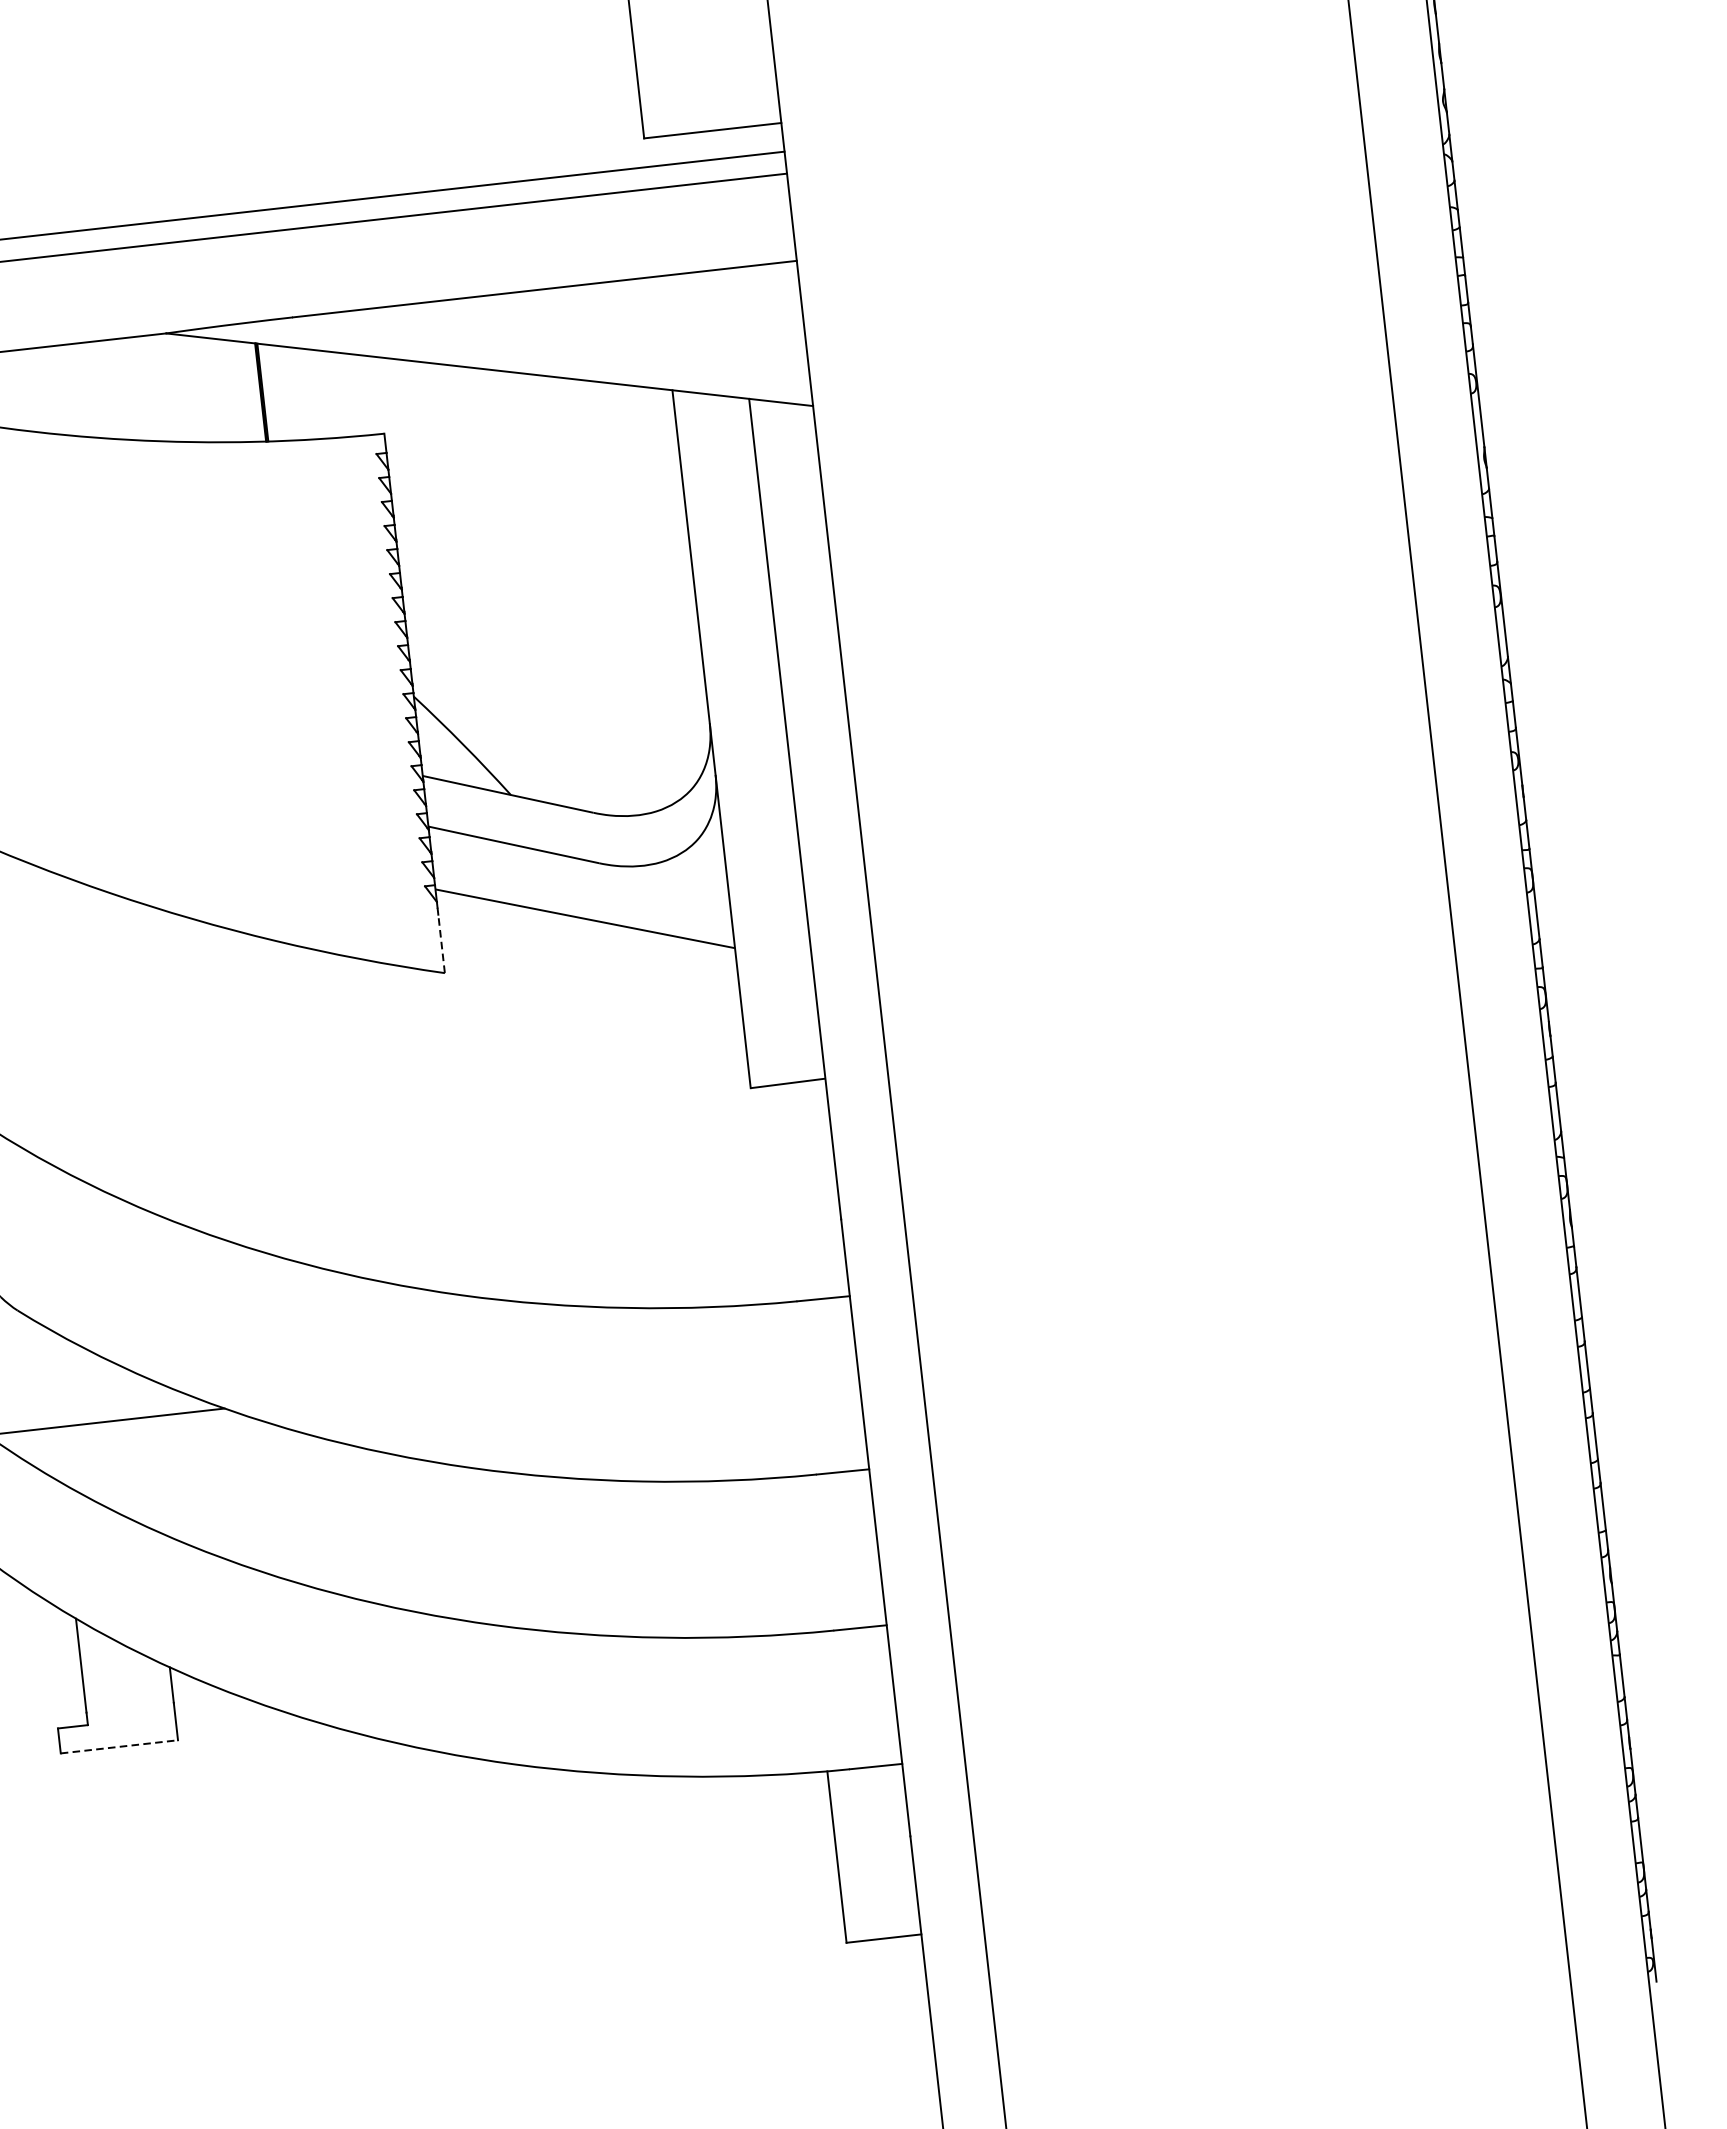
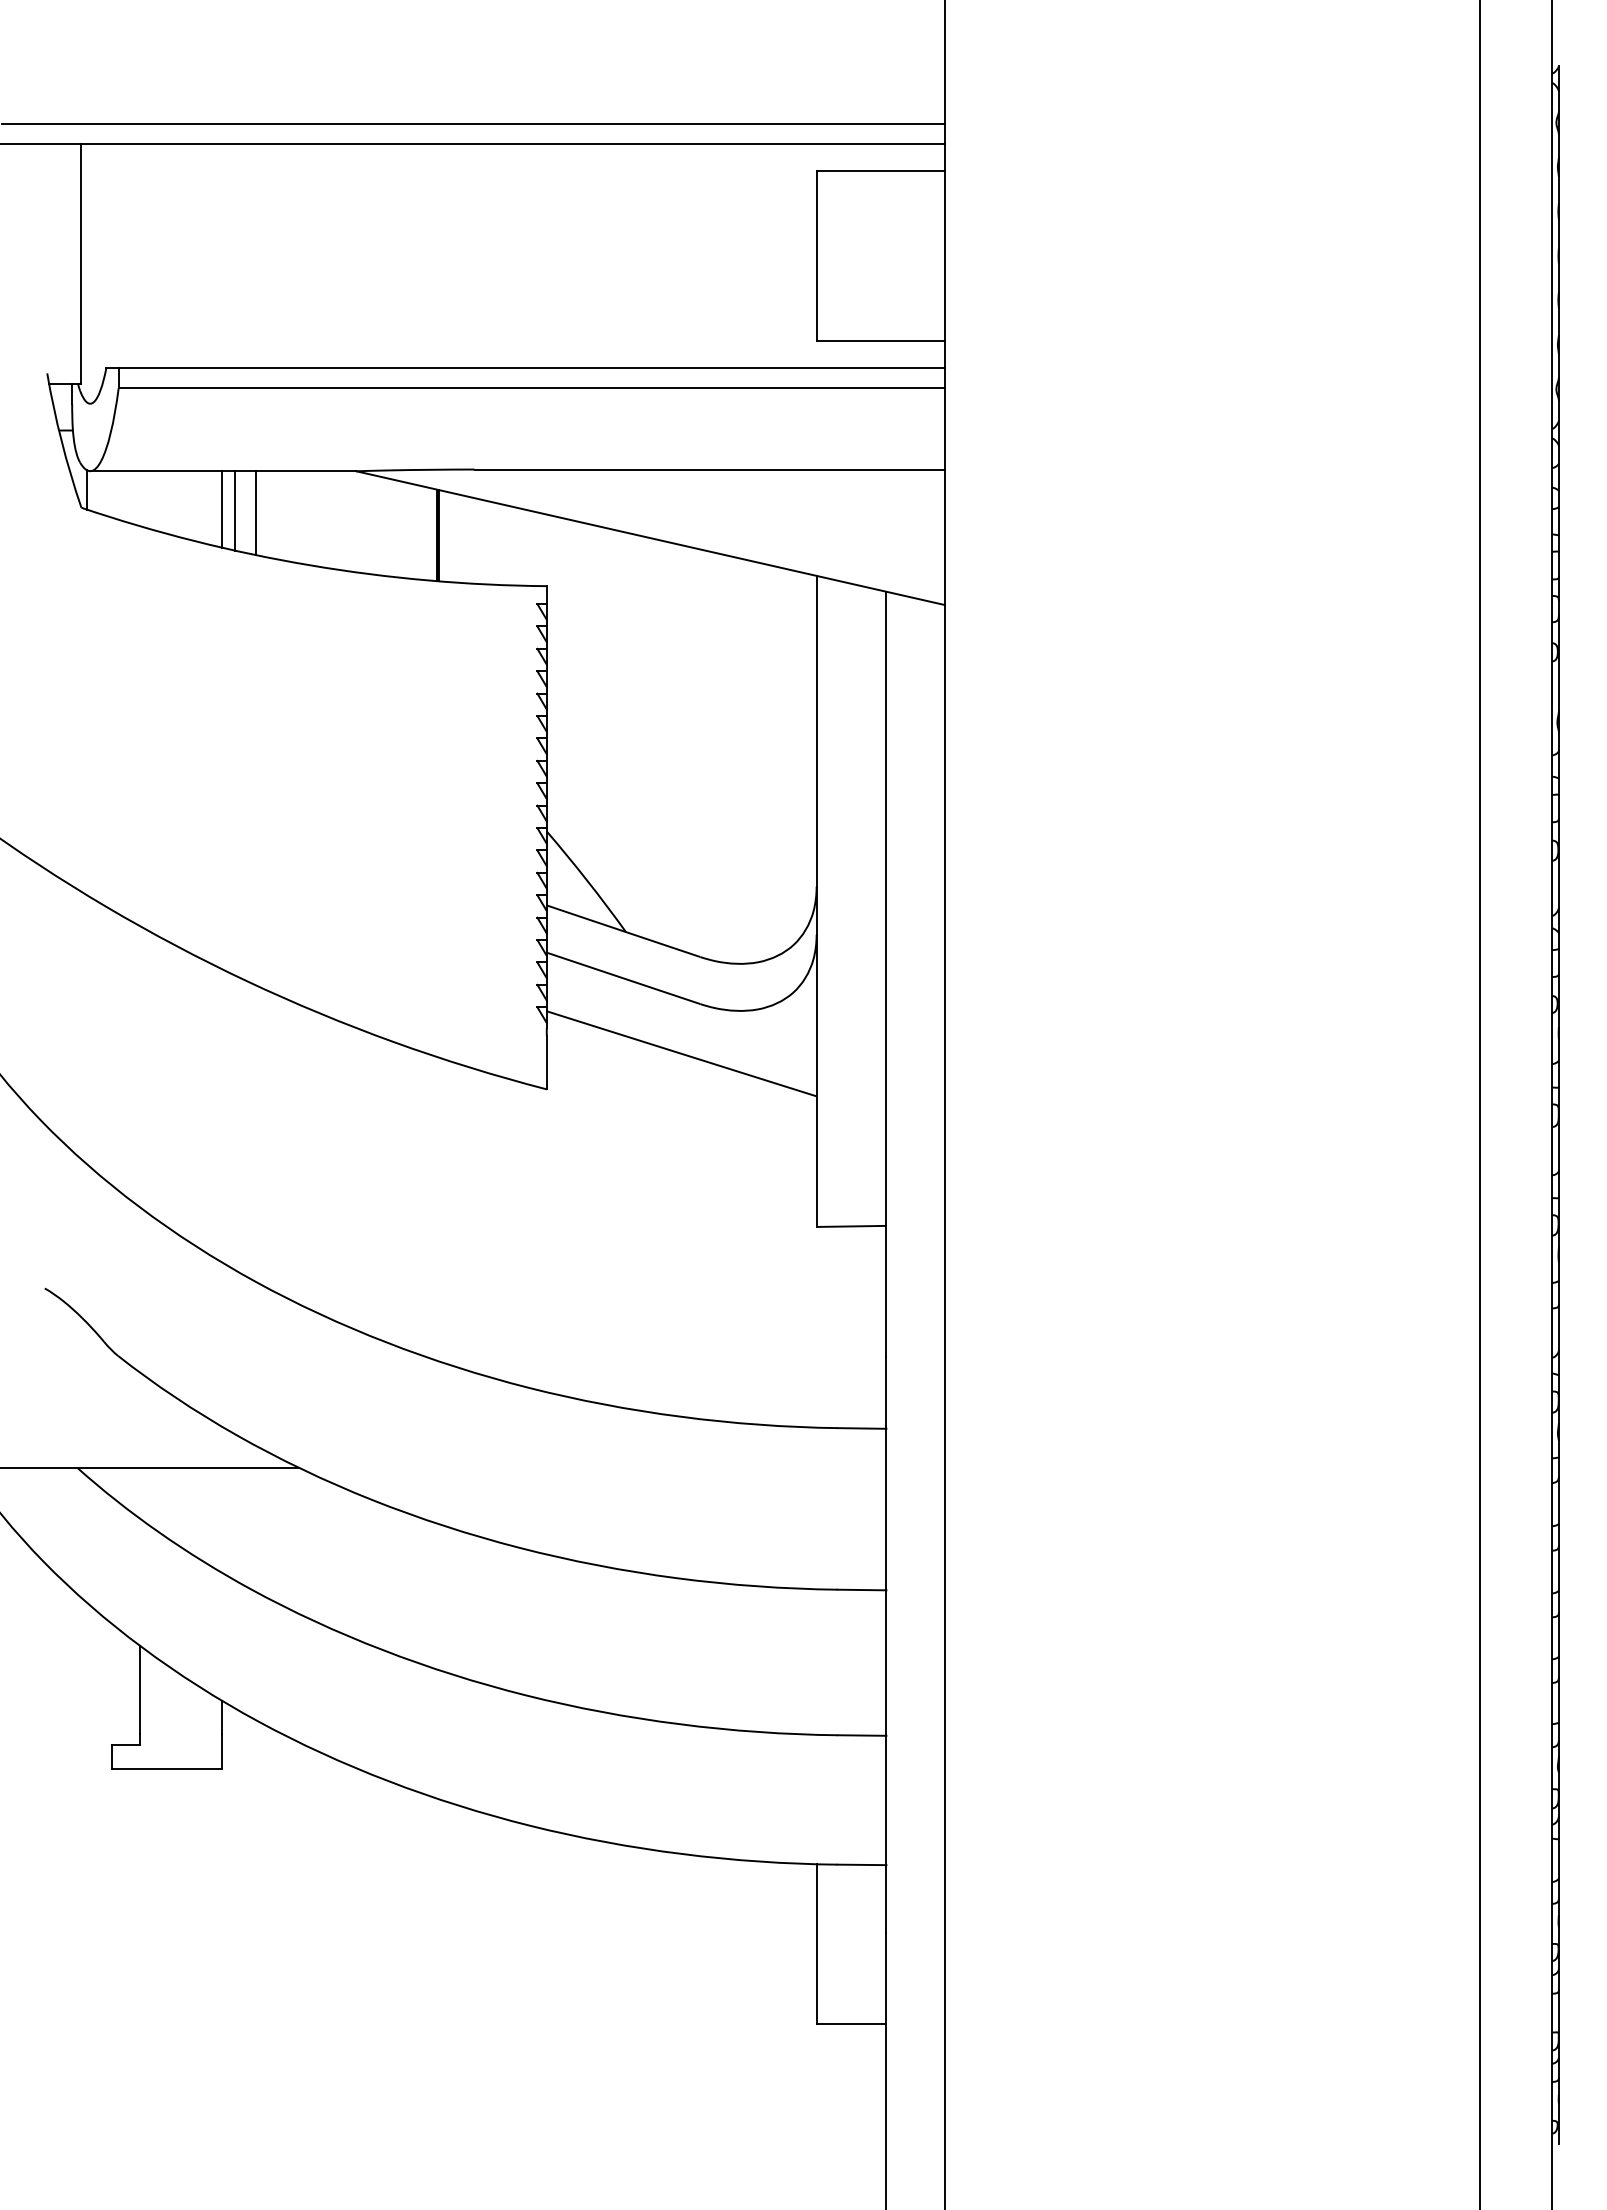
line: (26, 390) -> (221, 509), added
line: (41, 390) -> (235, 510), added
line: (64, 390) -> (256, 513), added
line: (441, 944) -> (546, 1062), dashed -> solid
line: (118, 1746) -> (166, 1768), dashed -> solid

